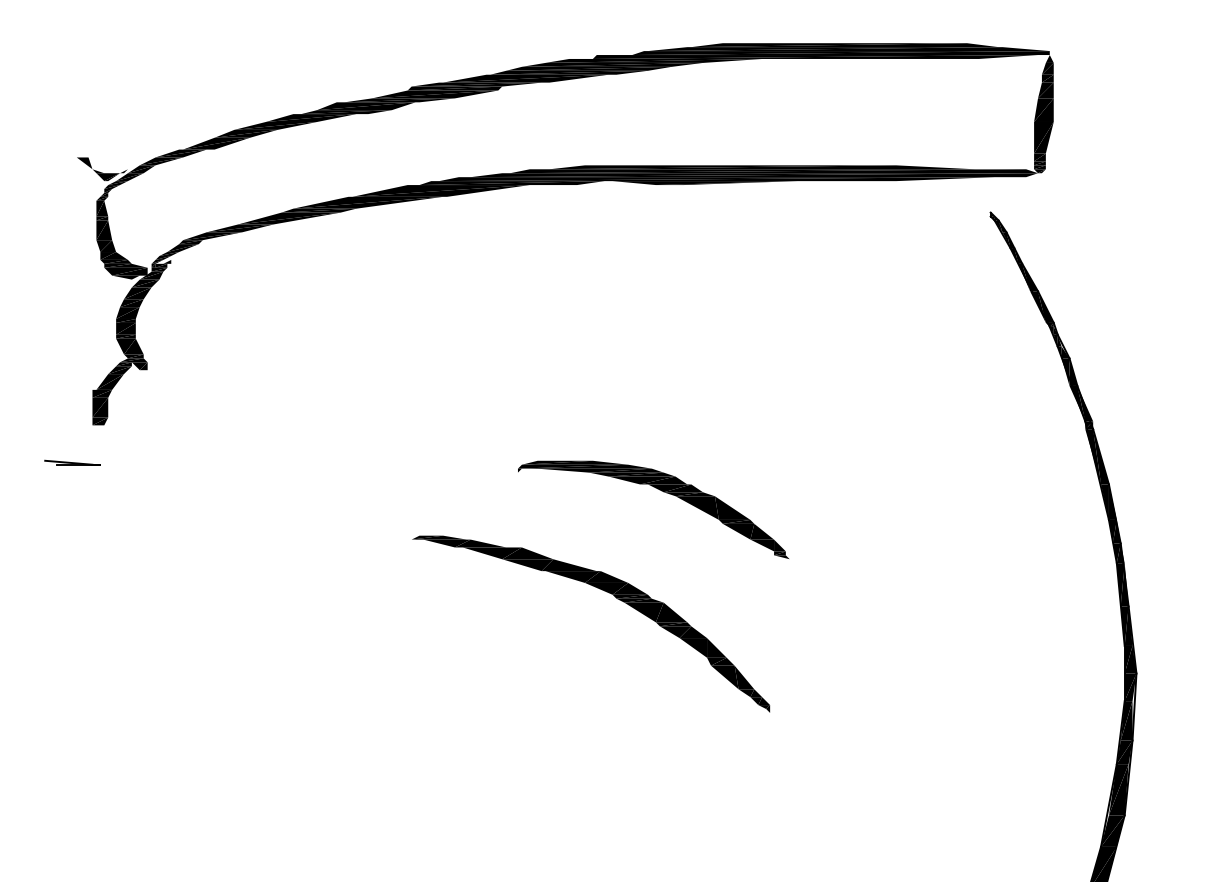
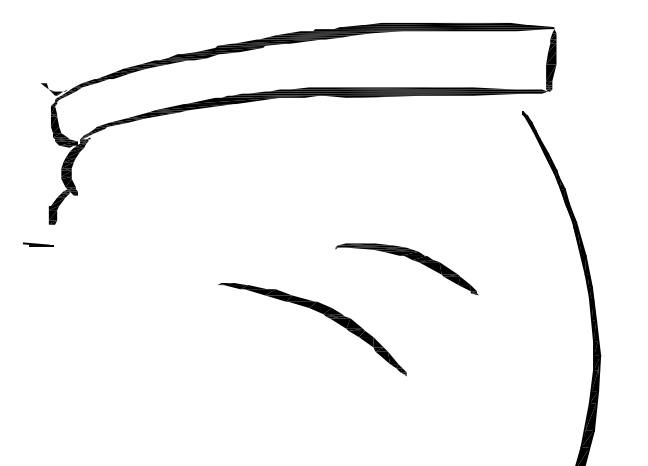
part: (661, 491) -> (411, 259), moved

